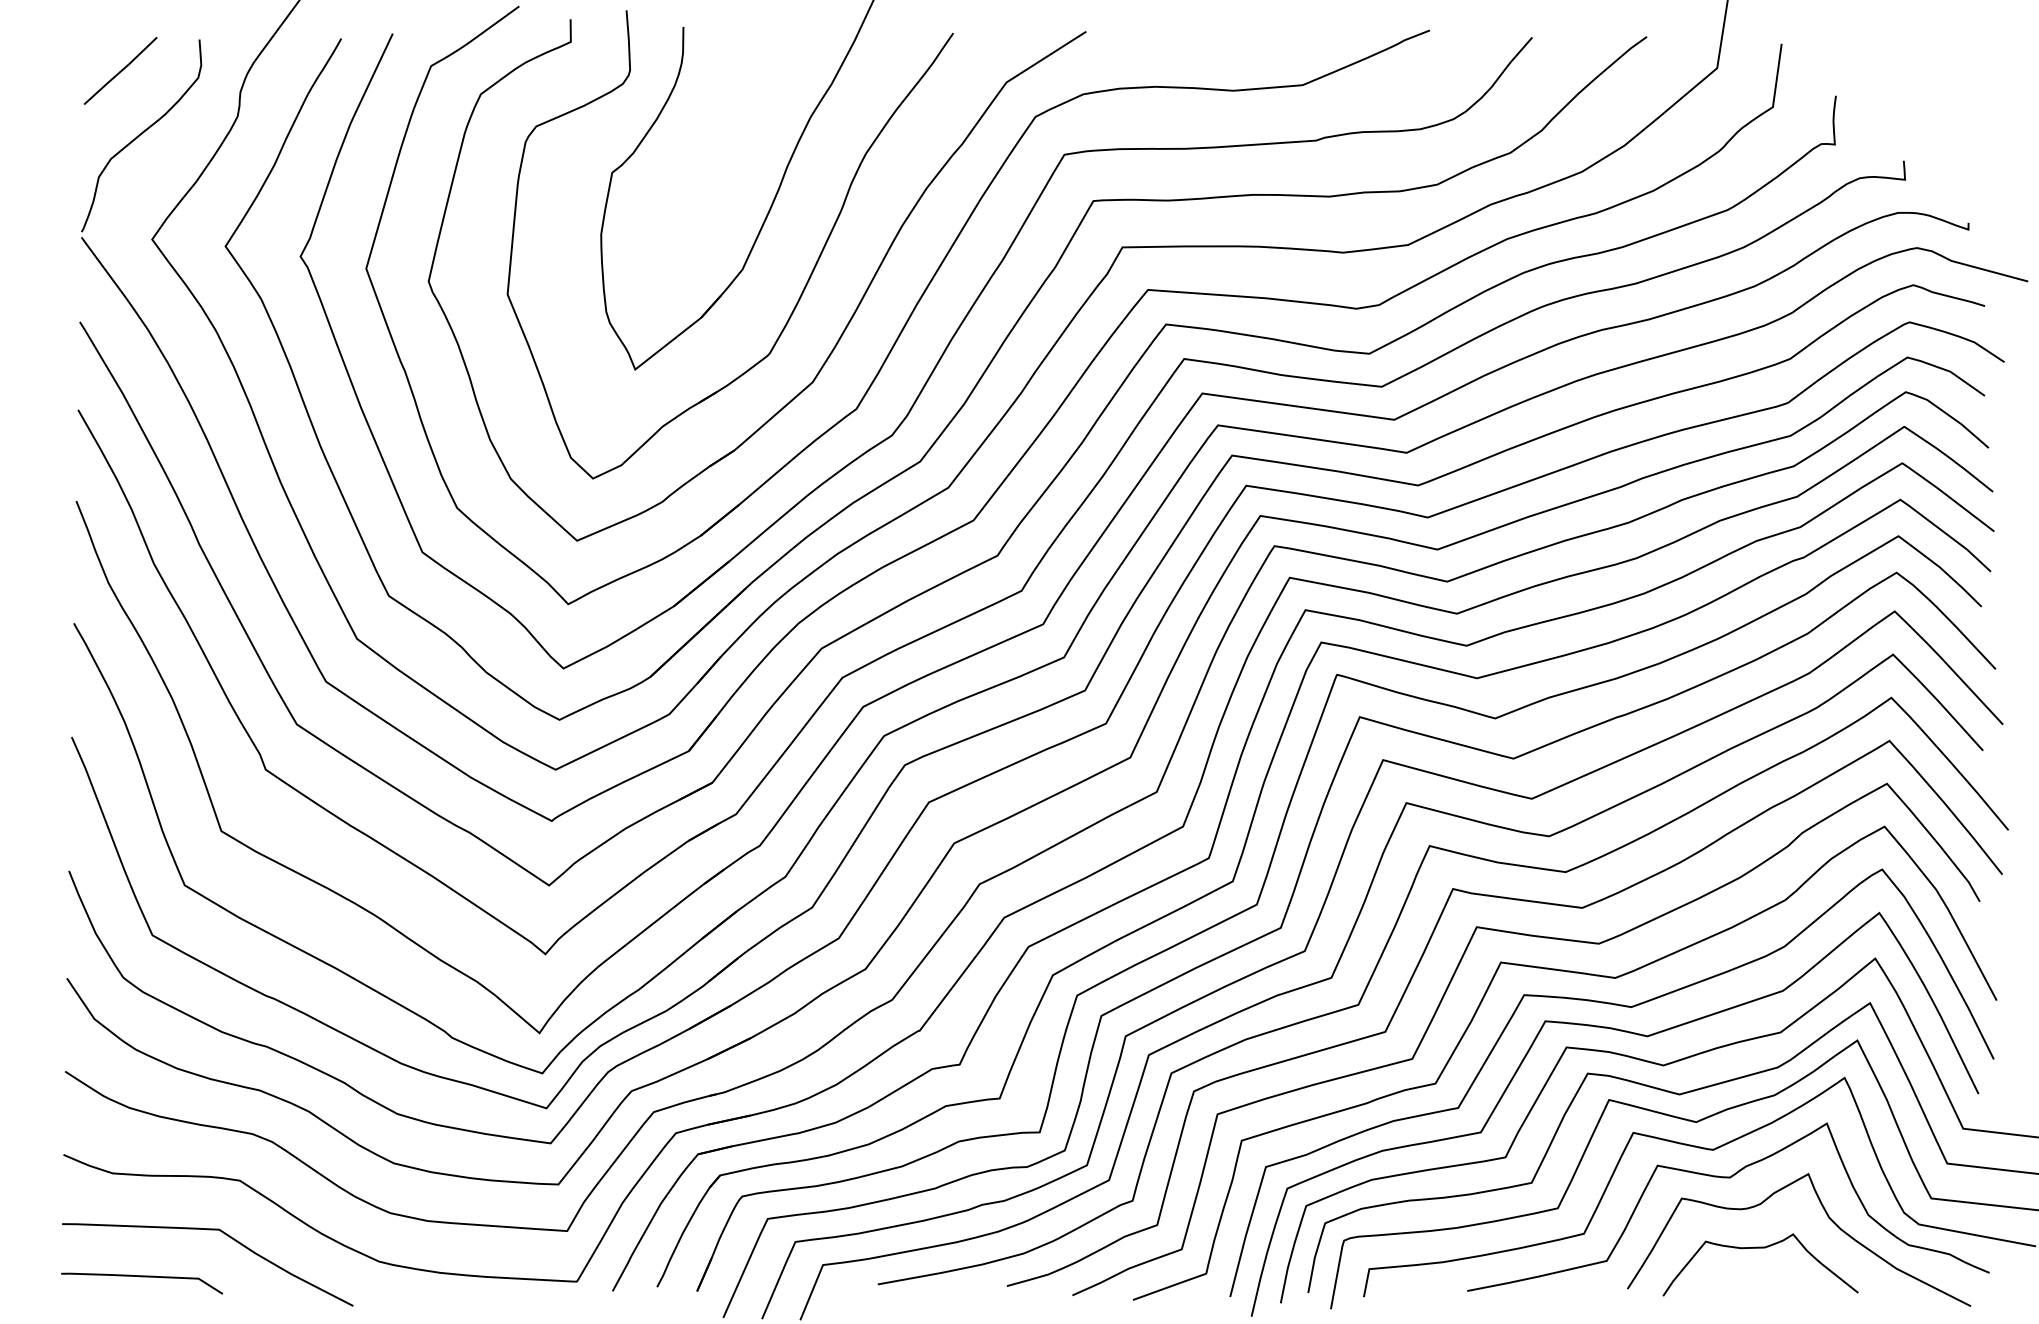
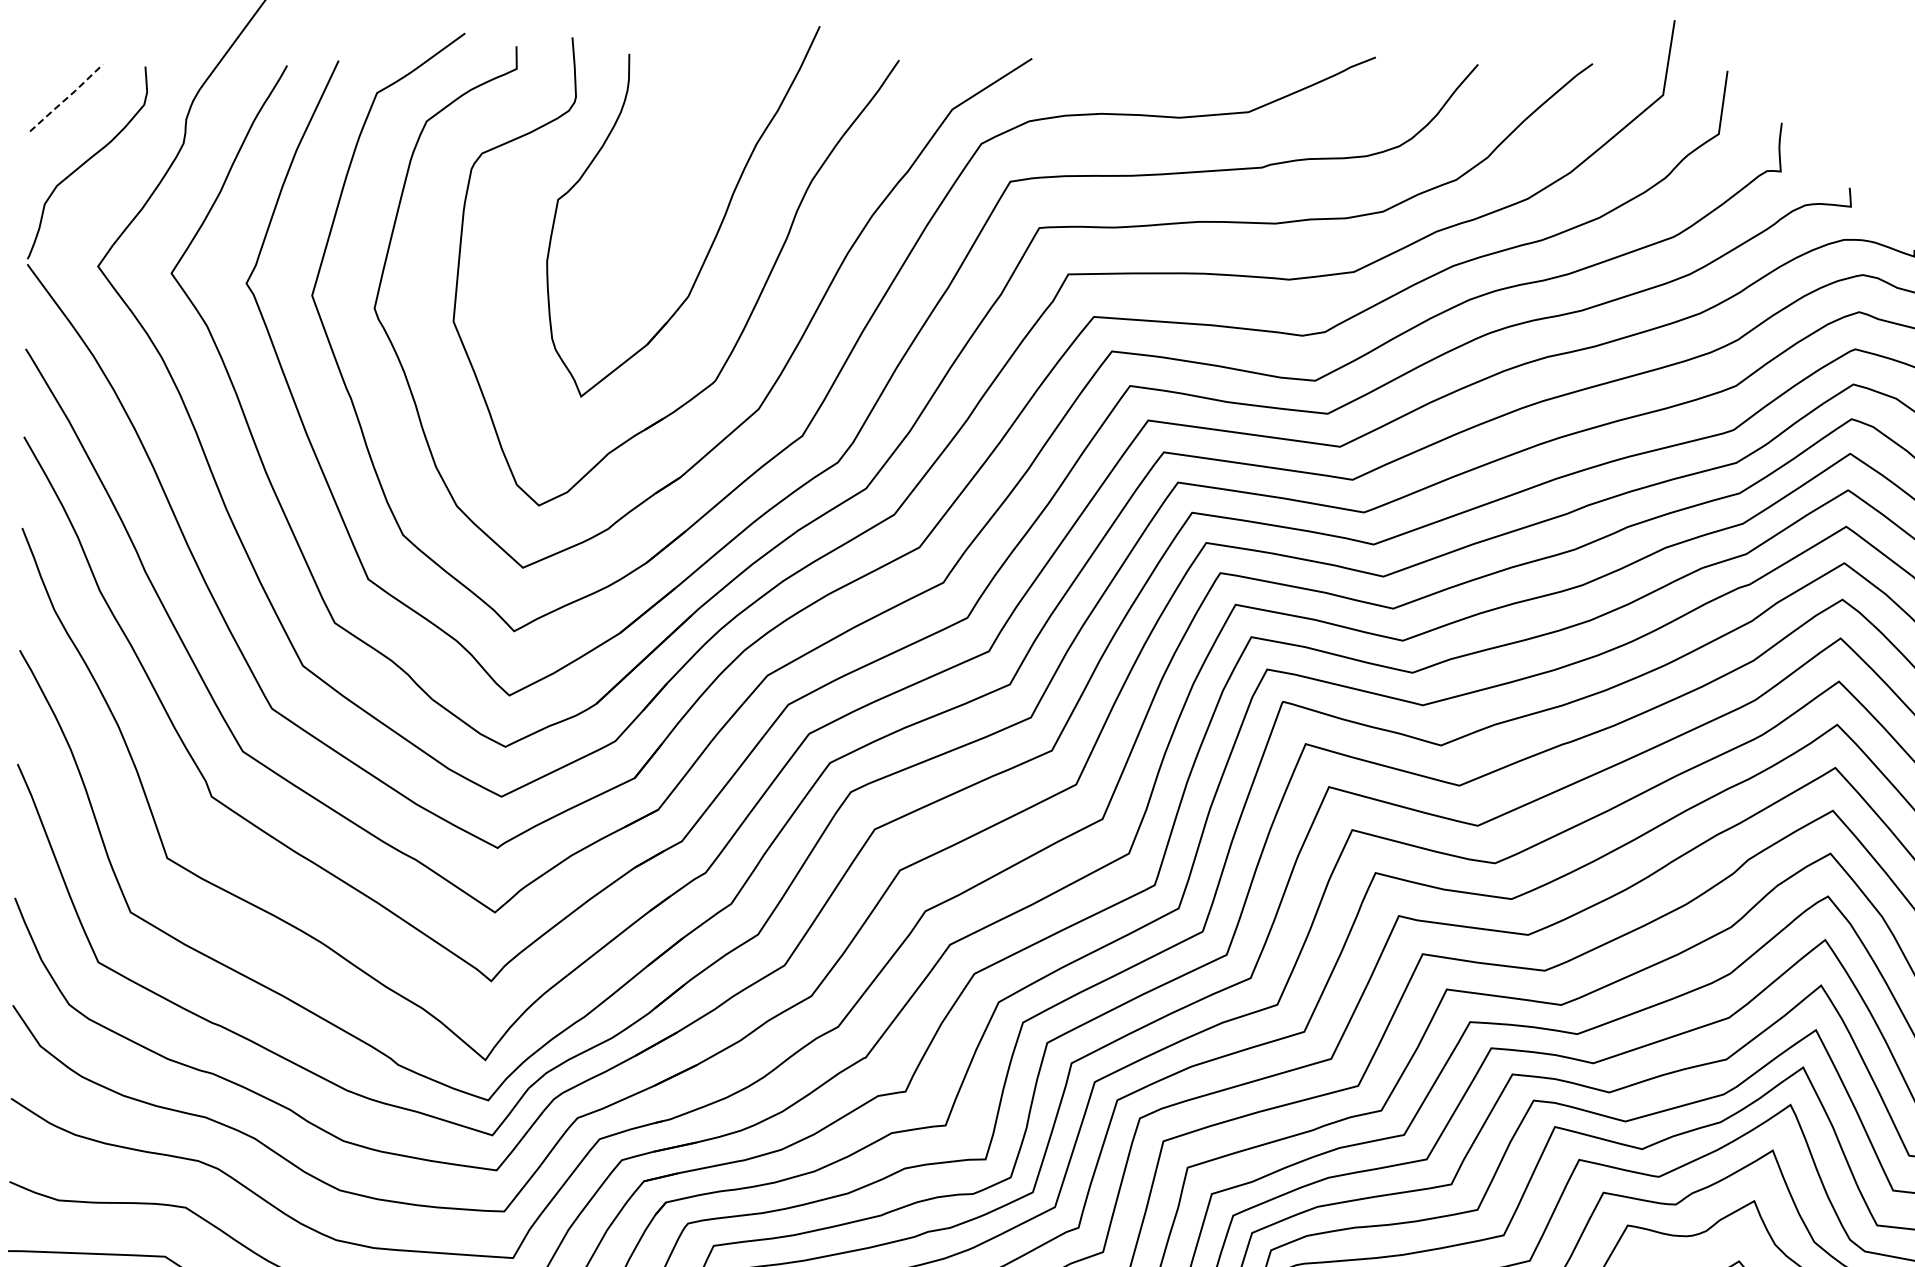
line: (121, 71) -> (67, 98), solid -> dashed

